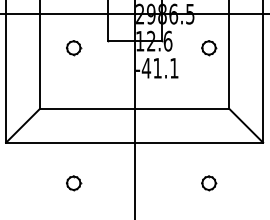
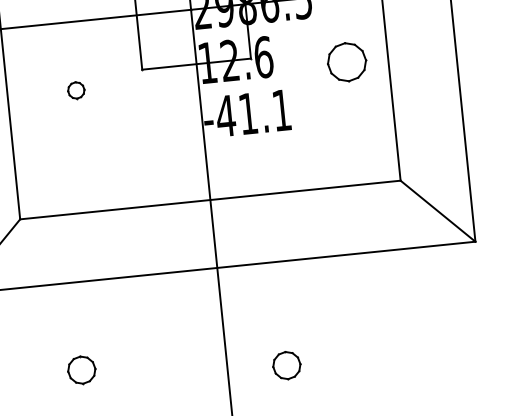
part: (74, 48) -> (77, 90), size x0.6
part: (209, 48) -> (348, 63), size x1.4
part: (74, 183) -> (83, 370), moved
part: (209, 183) -> (287, 365), moved

